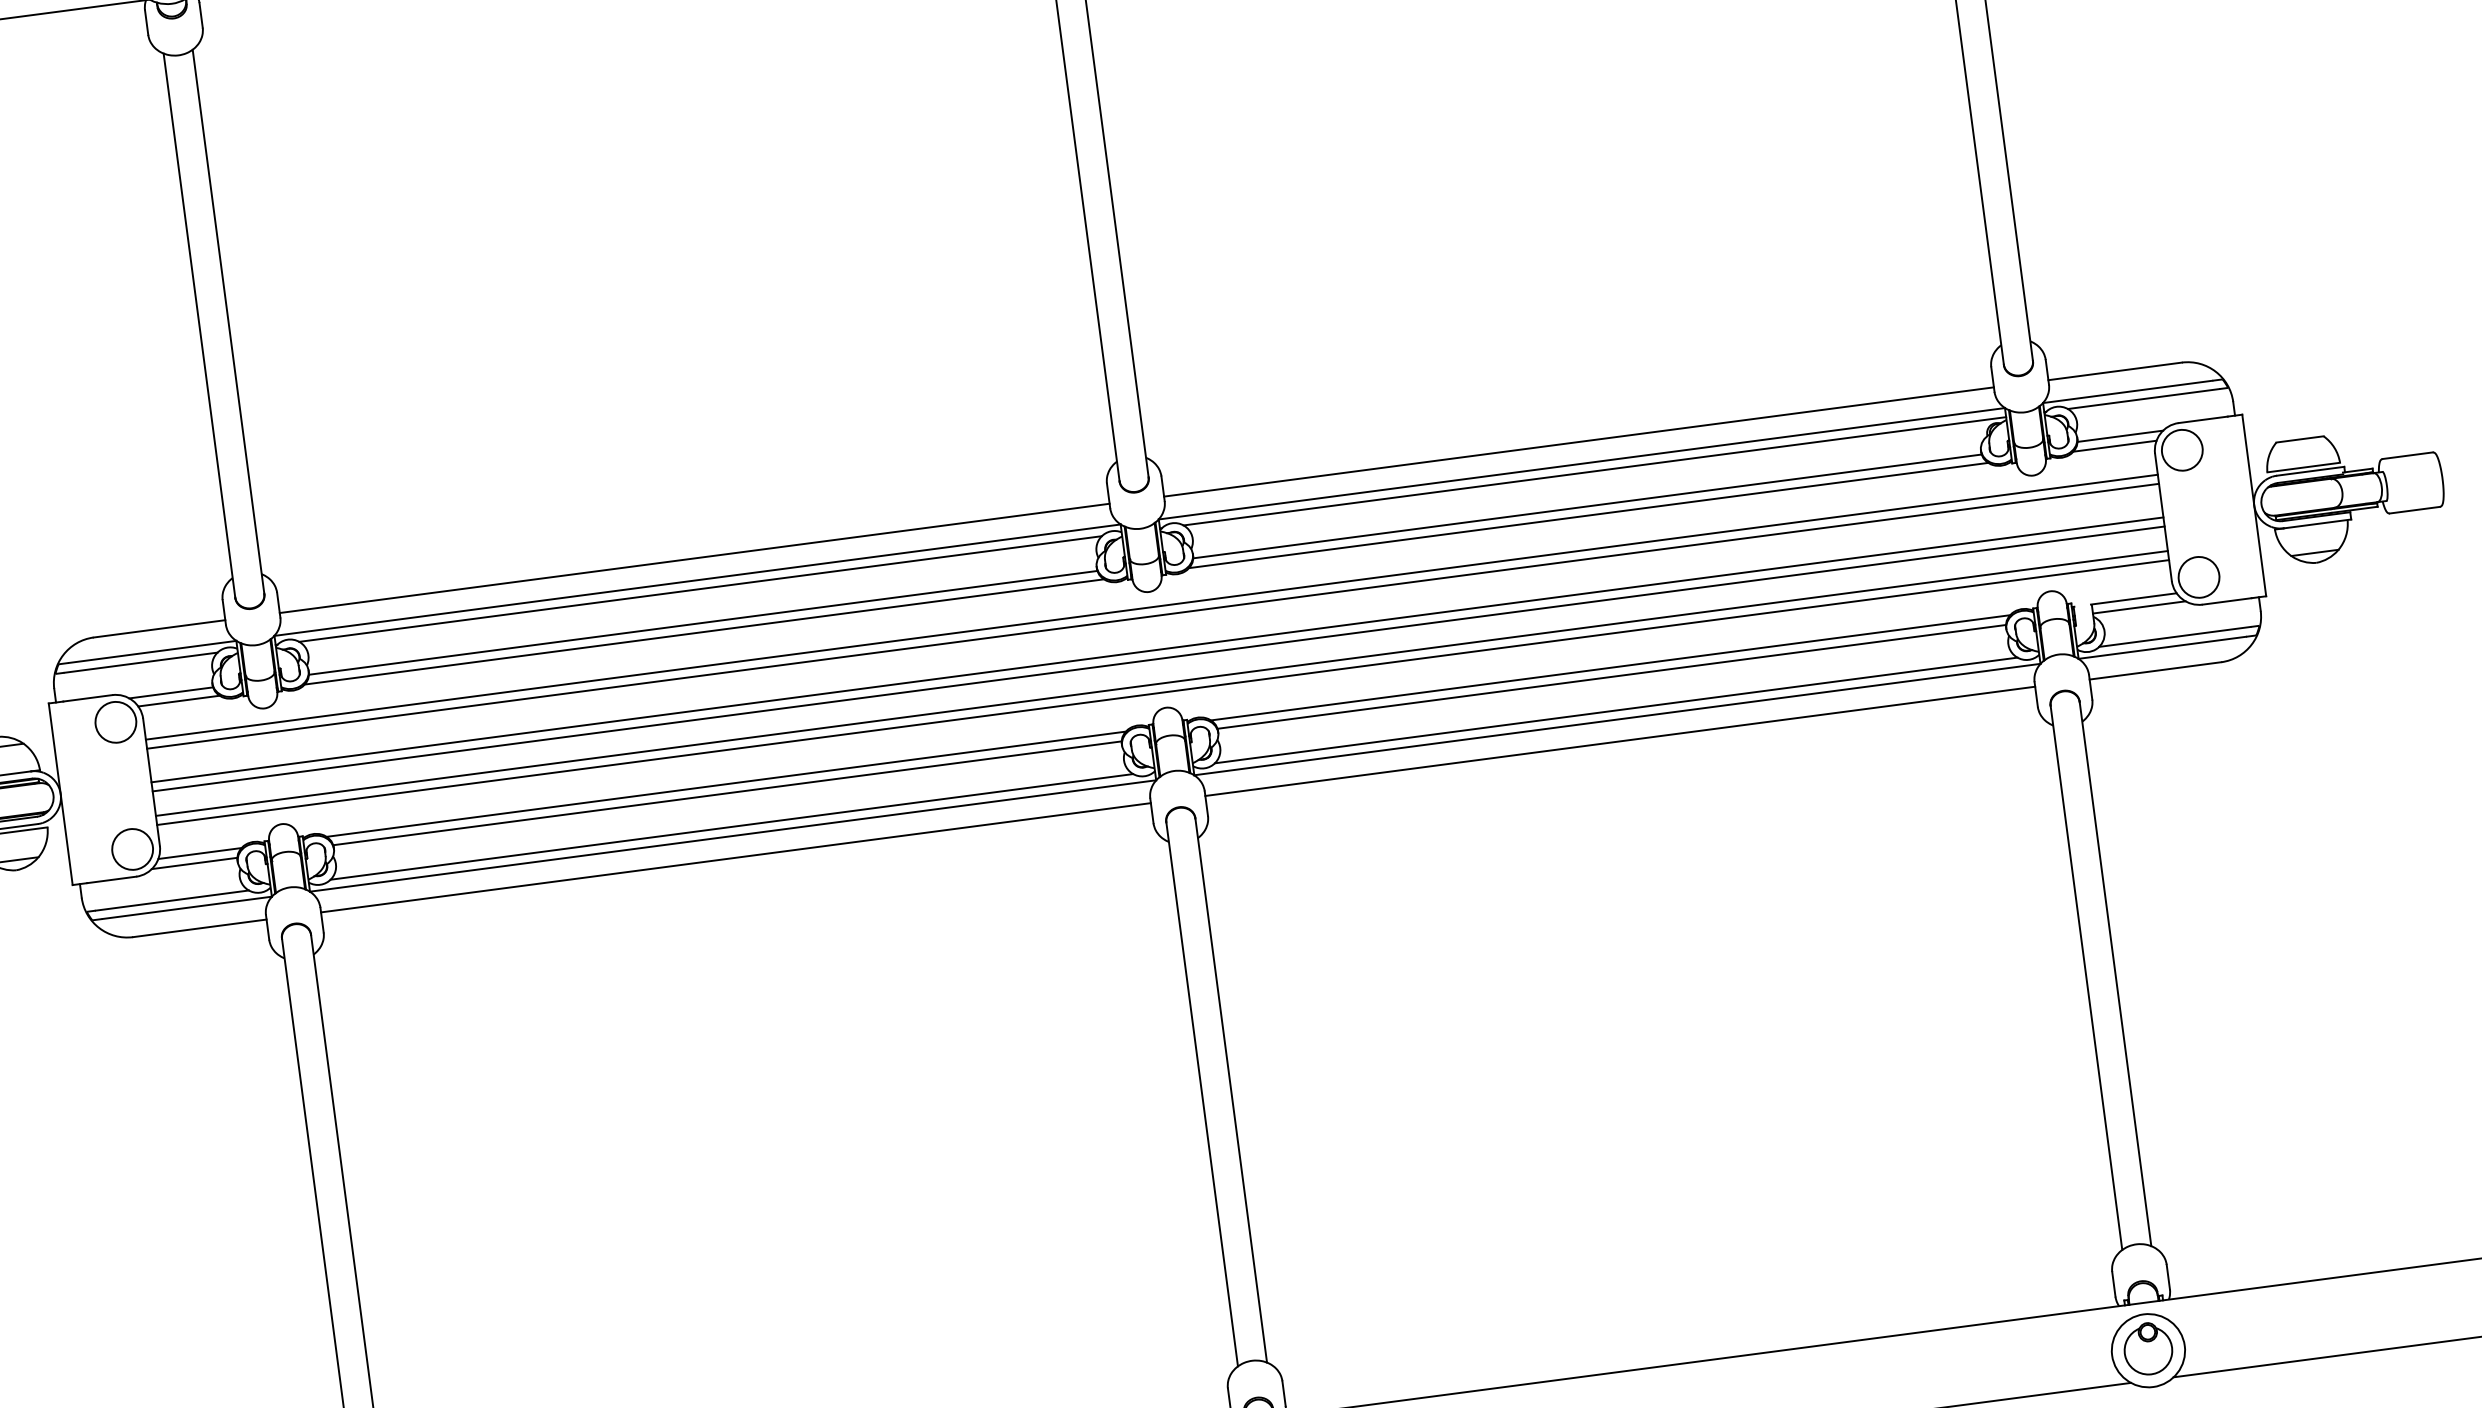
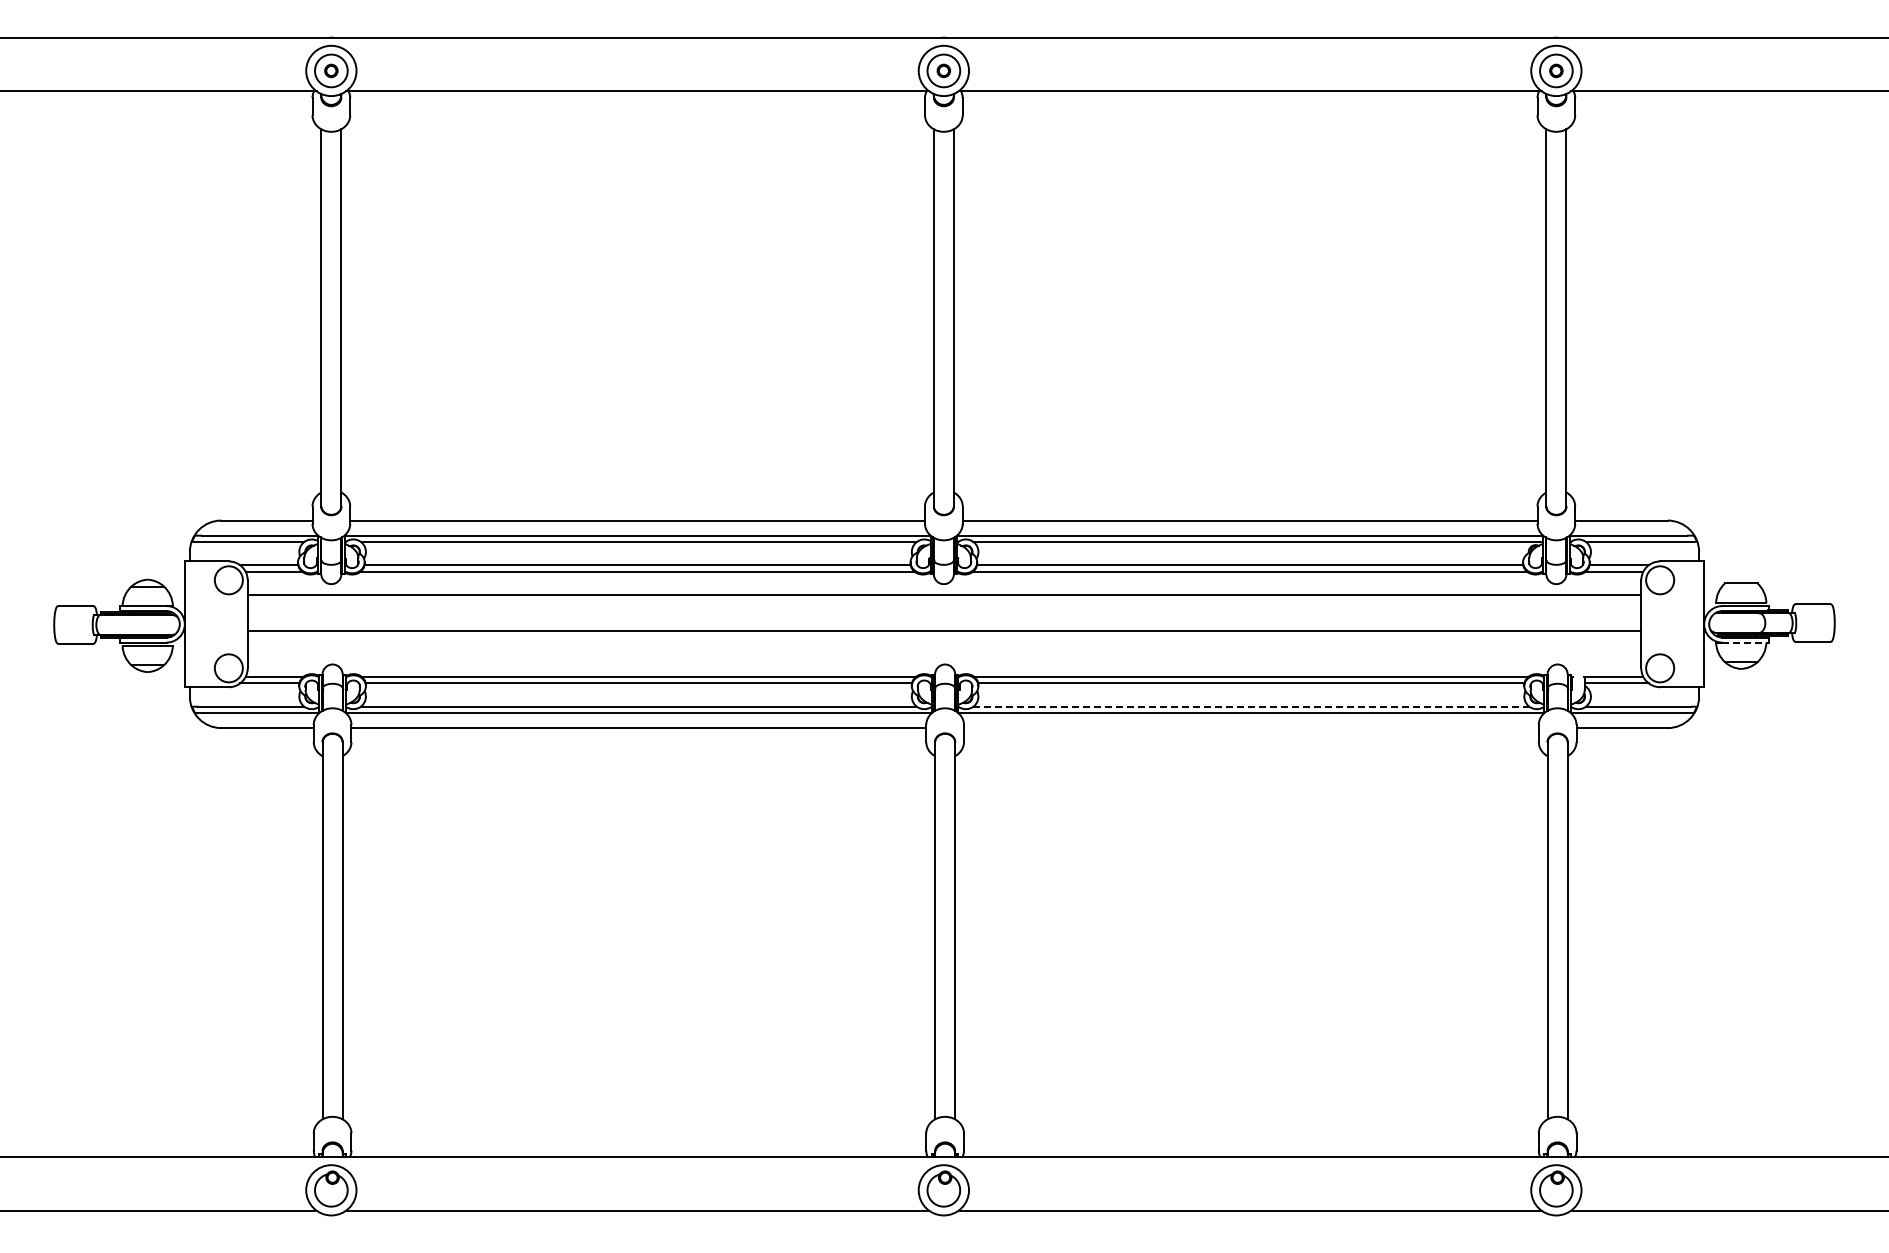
line: (2318, 523) -> (1746, 642), solid -> dashed
line: (1153, 616) -> (944, 601), removed
line: (1157, 650) -> (944, 624), removed
line: (1161, 683) -> (944, 647), removed
line: (1163, 691) -> (944, 653), removed
line: (1616, 710) -> (1251, 706), solid -> dashed
line: (1620, 741) -> (1251, 728), removed

